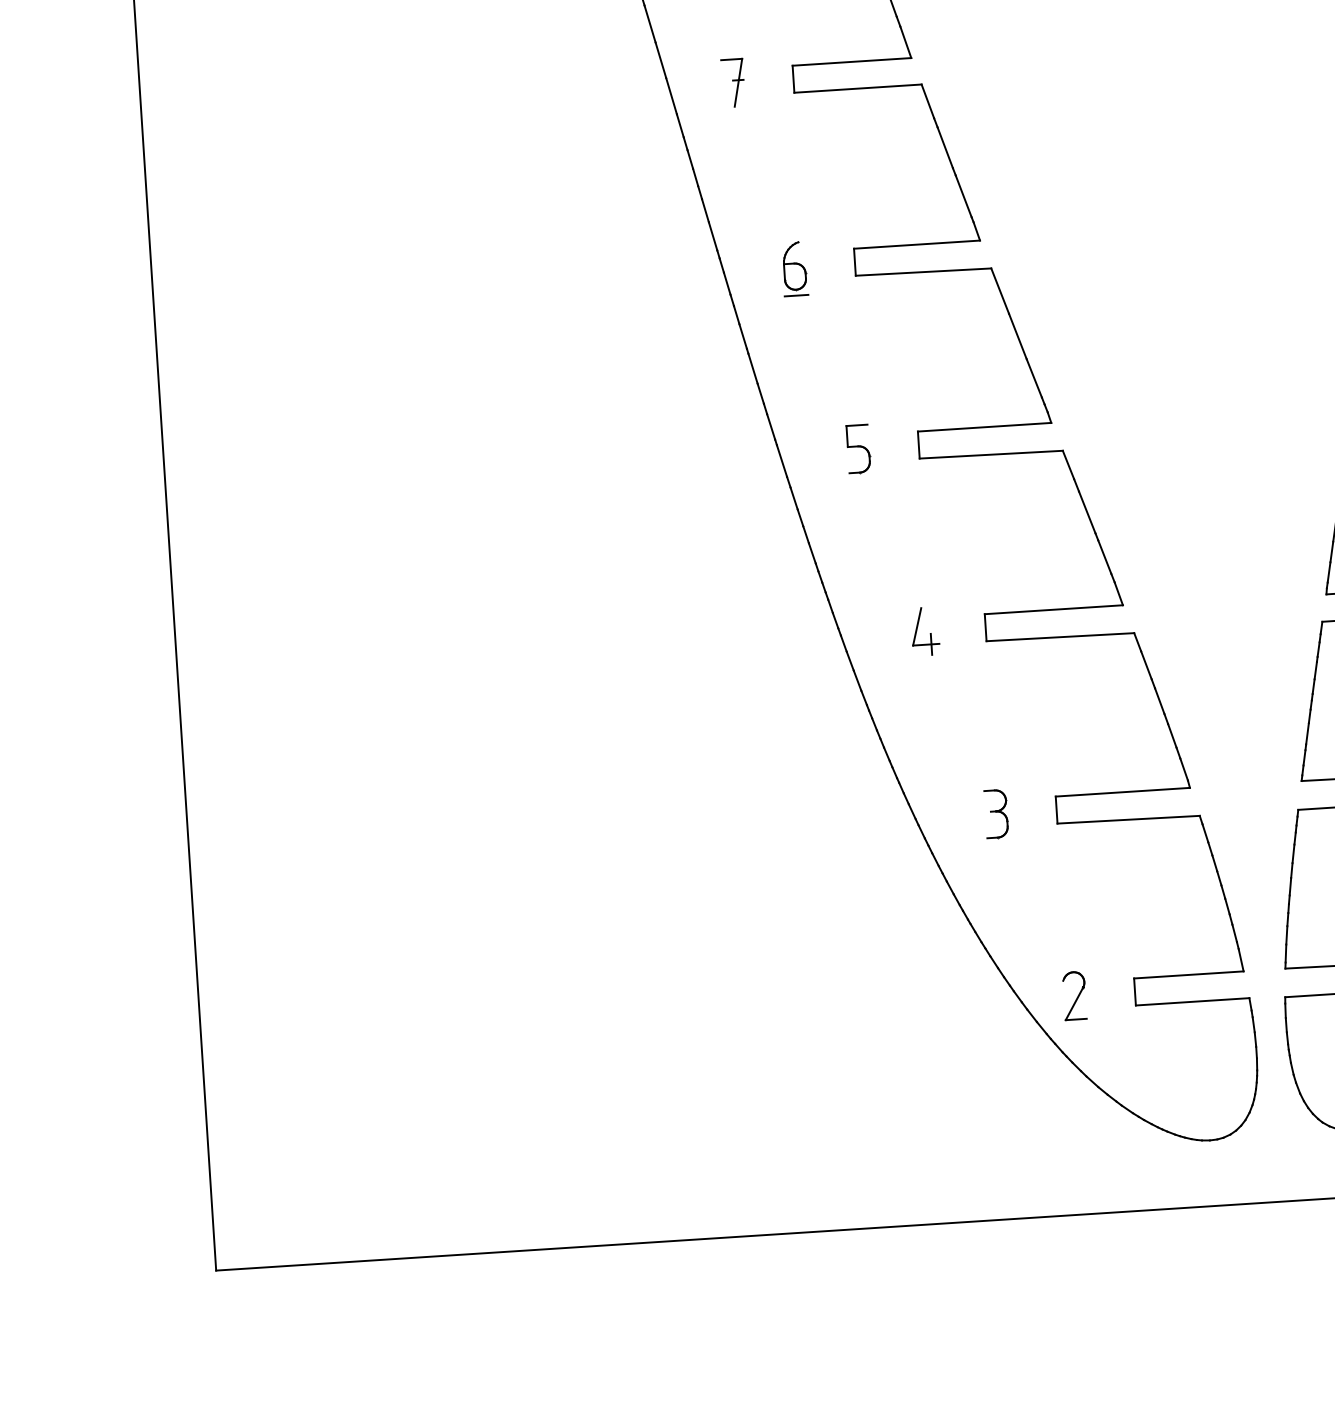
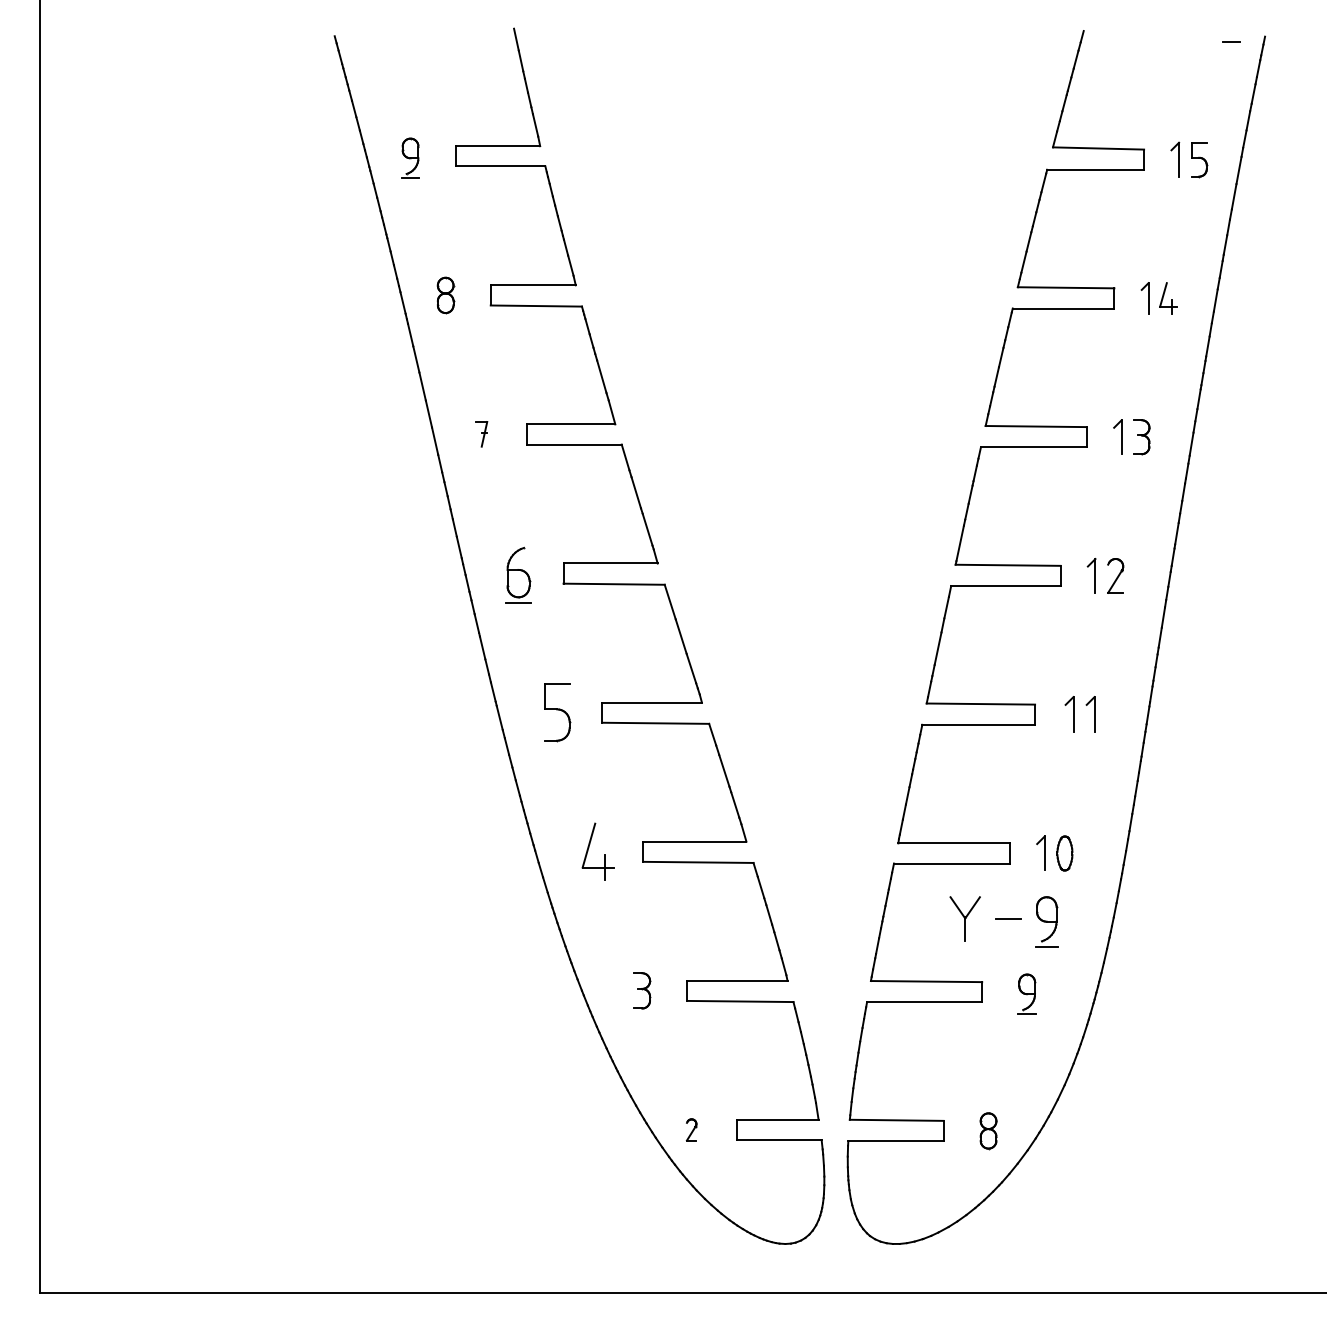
part: (732, 81) -> (481, 433), size x0.7
part: (794, 268) -> (518, 575), size x1.4
part: (858, 448) -> (557, 712), size x1.6
part: (924, 631) -> (597, 851), size x1.6
part: (1074, 995) -> (691, 1129), size x0.6

